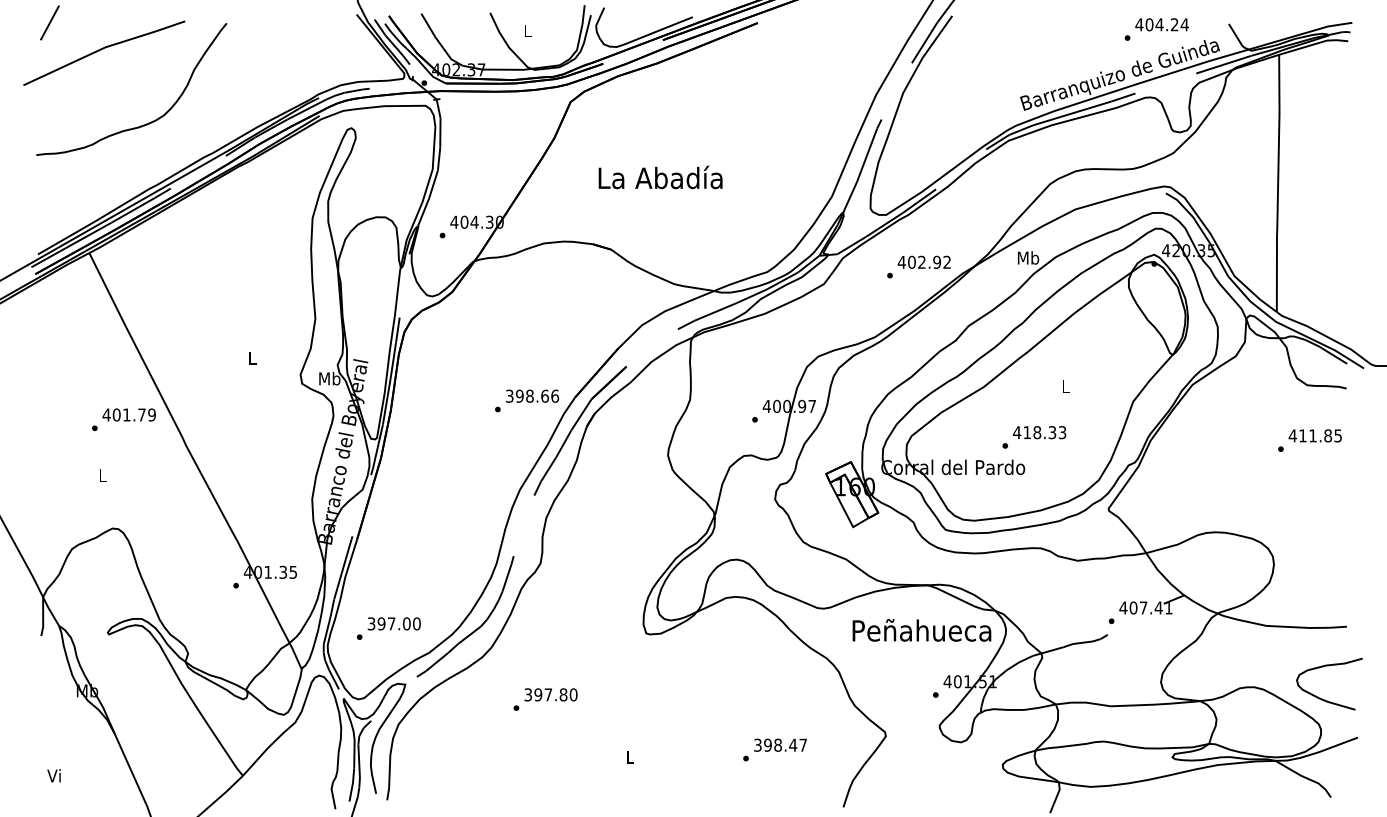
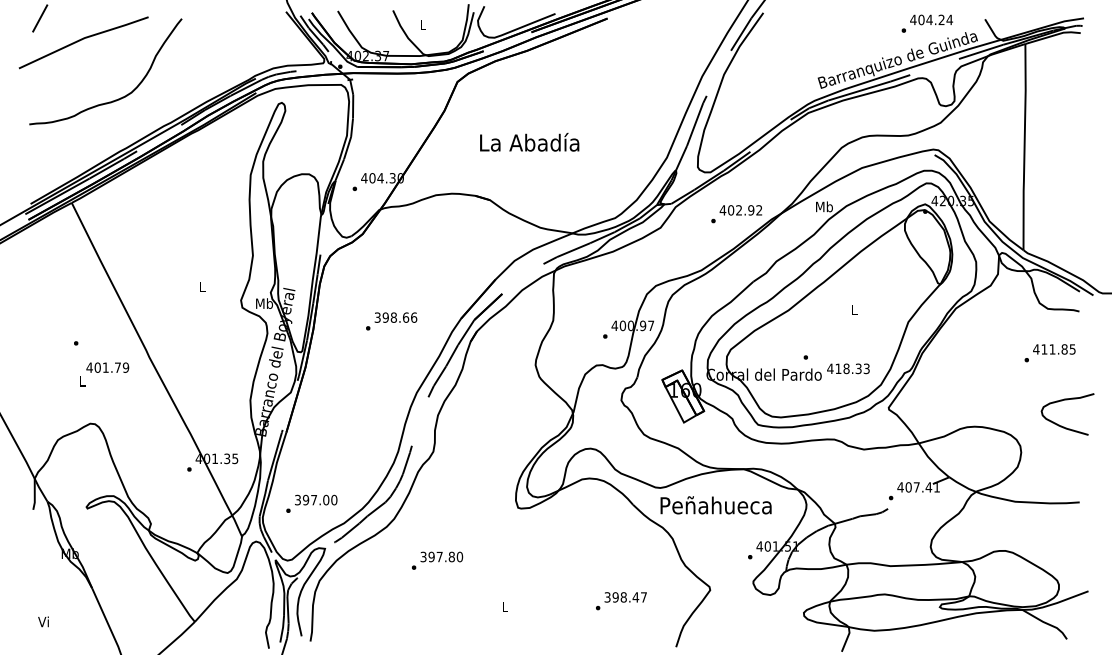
text: (526, 401) -> (391, 321), moved
text: (128, 414) -> (107, 367), moved
text: (1039, 432) -> (848, 368), moved
text: (921, 630) -> (715, 505), moved
curve: (1325, 699) -> (1064, 426), moved

